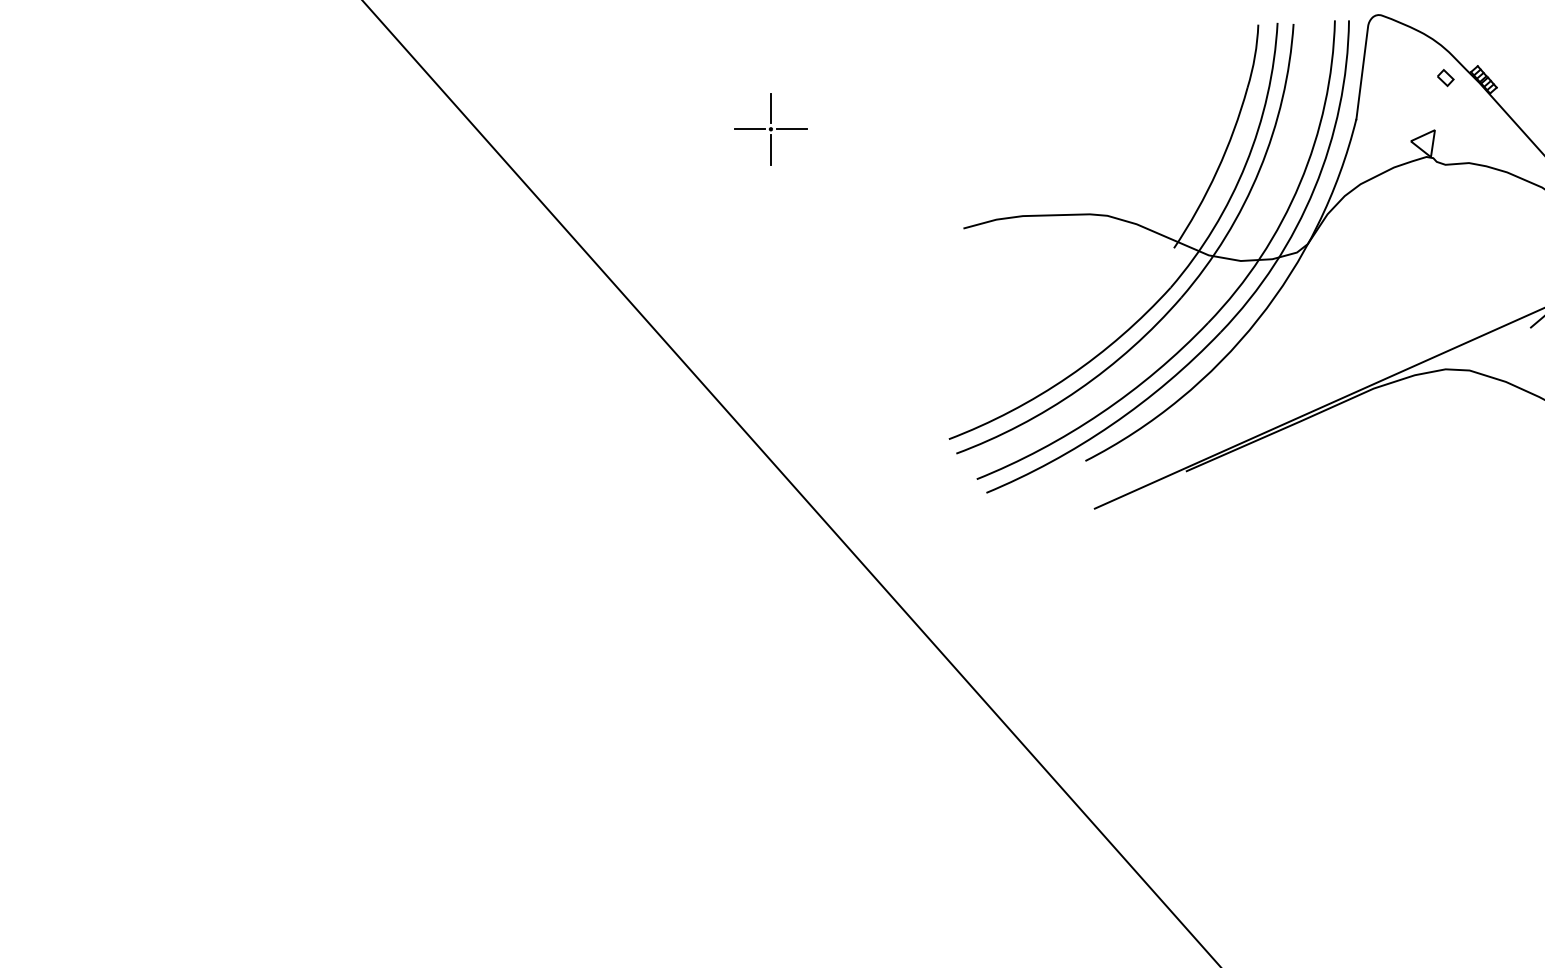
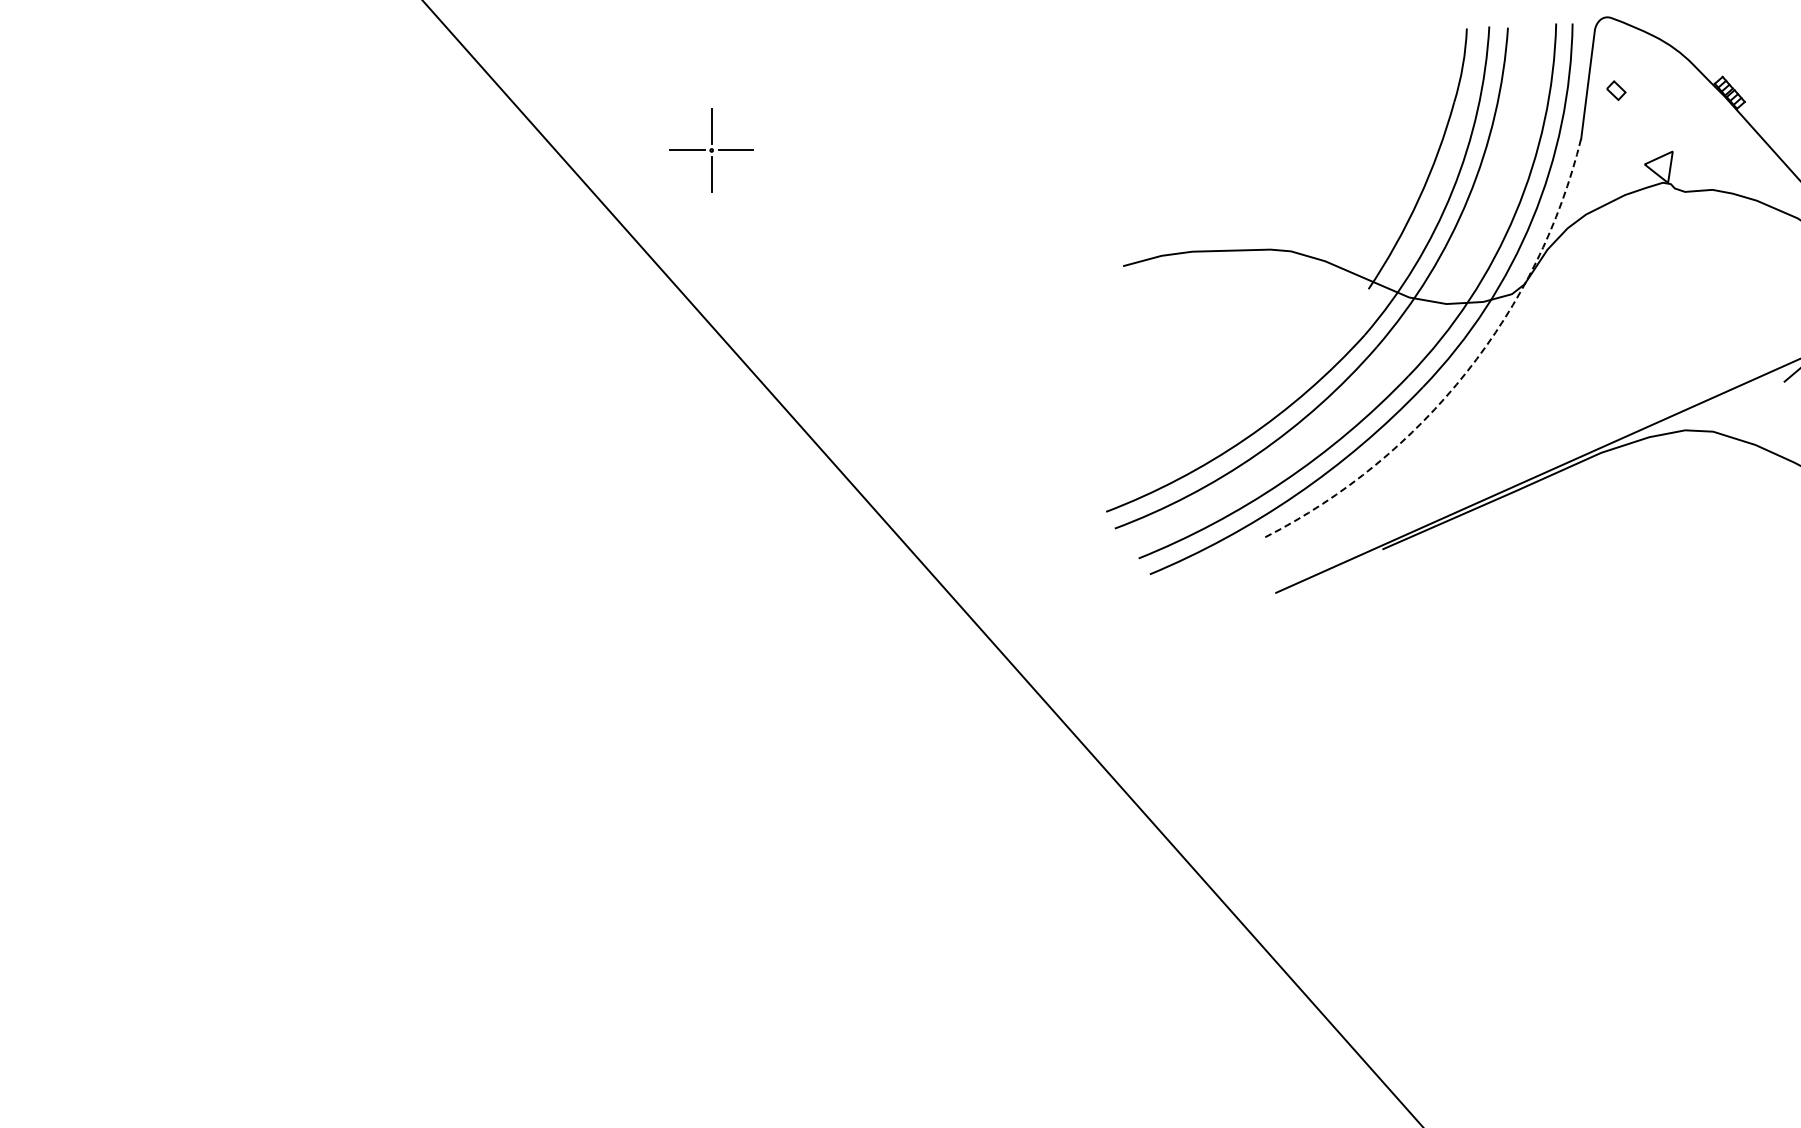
part: (1445, 77) -> (1616, 90), moved
part: (770, 129) -> (711, 150), moved
line: (1258, 319) -> (1466, 372), solid -> dashed

